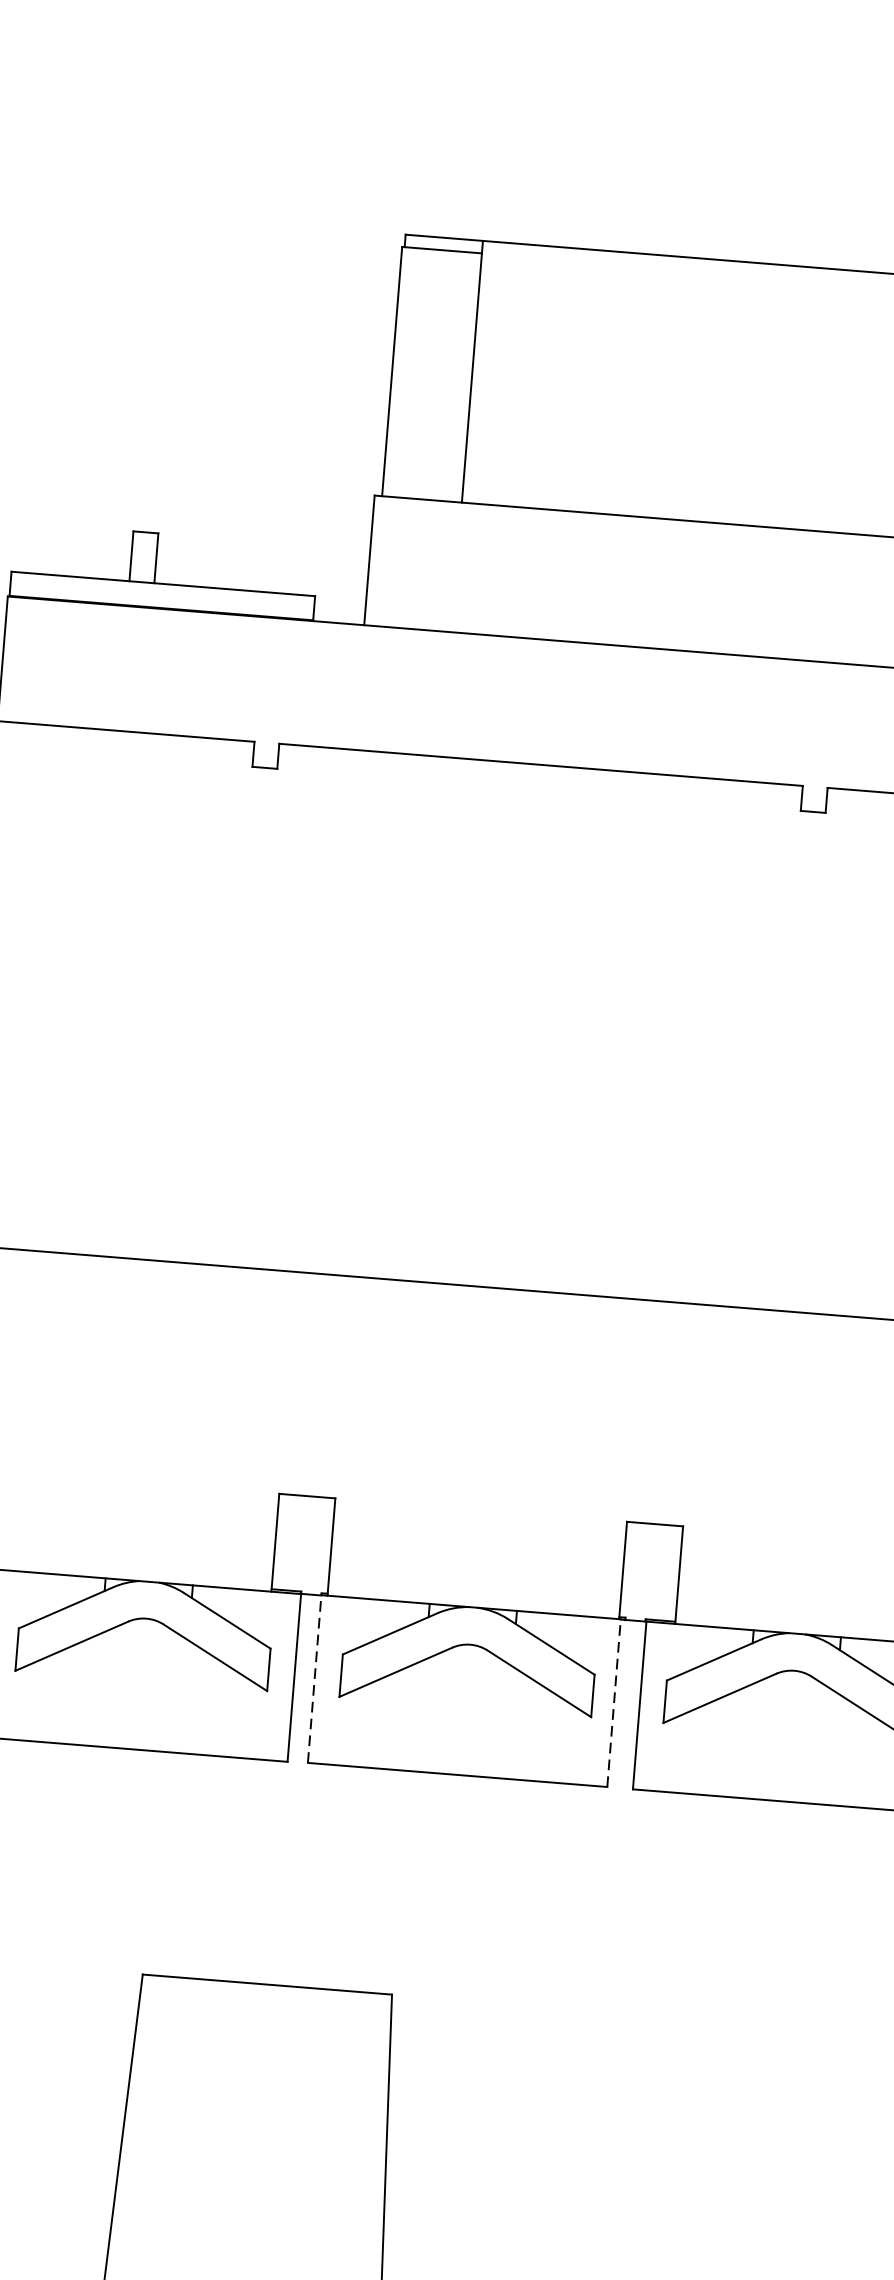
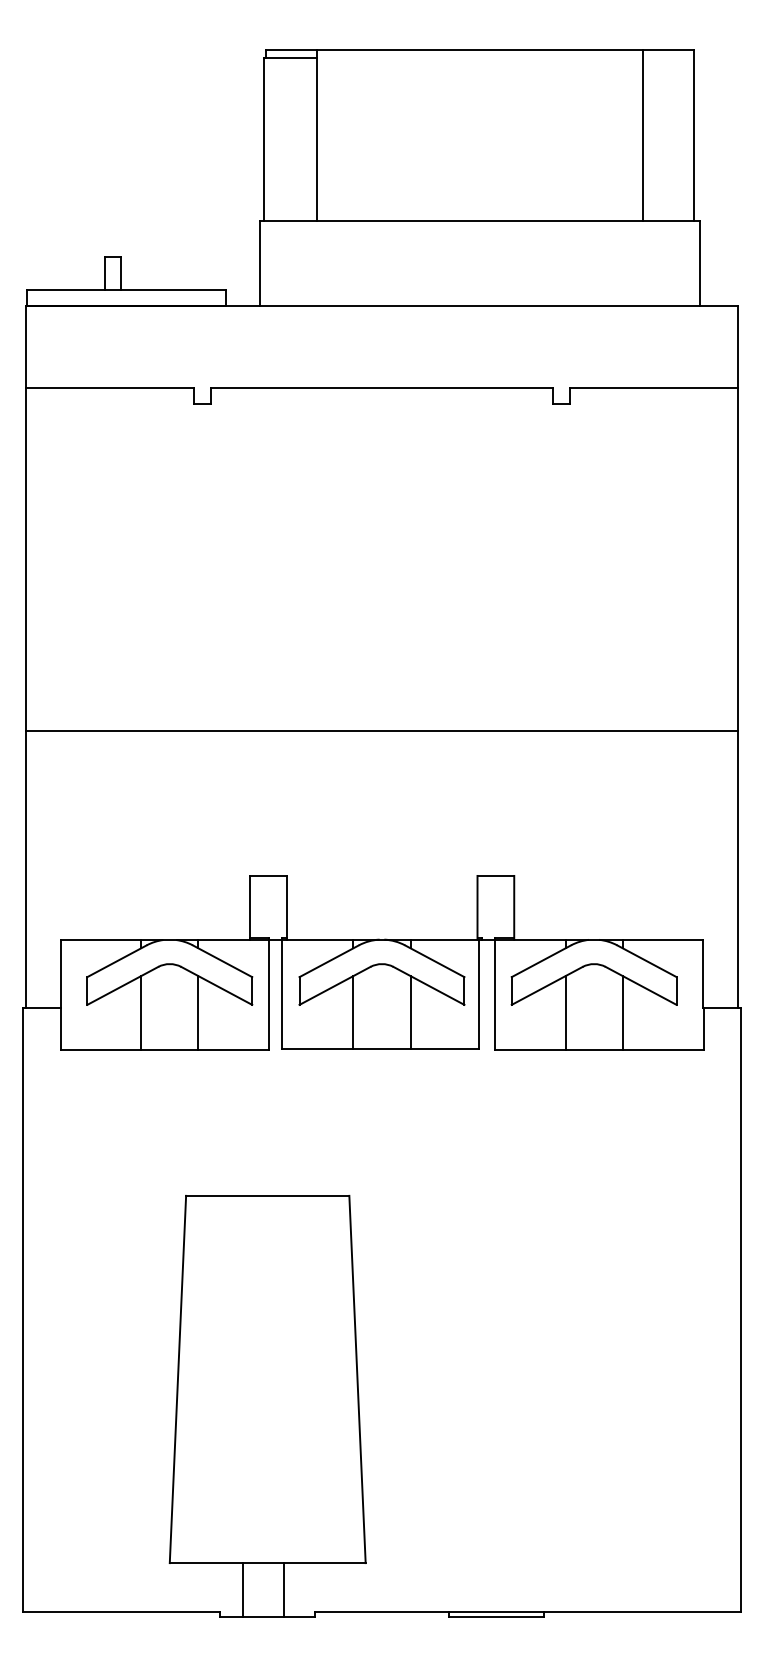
line: (314, 1677) -> (282, 993), dashed -> solid
line: (97, 1689) -> (141, 1012), added
line: (184, 1696) -> (198, 1012), added
line: (613, 1703) -> (478, 994), dashed -> solid
line: (420, 1715) -> (353, 1012), added
line: (507, 1722) -> (410, 1012), added
line: (744, 1741) -> (565, 1012), added
line: (831, 1748) -> (622, 1012), added

